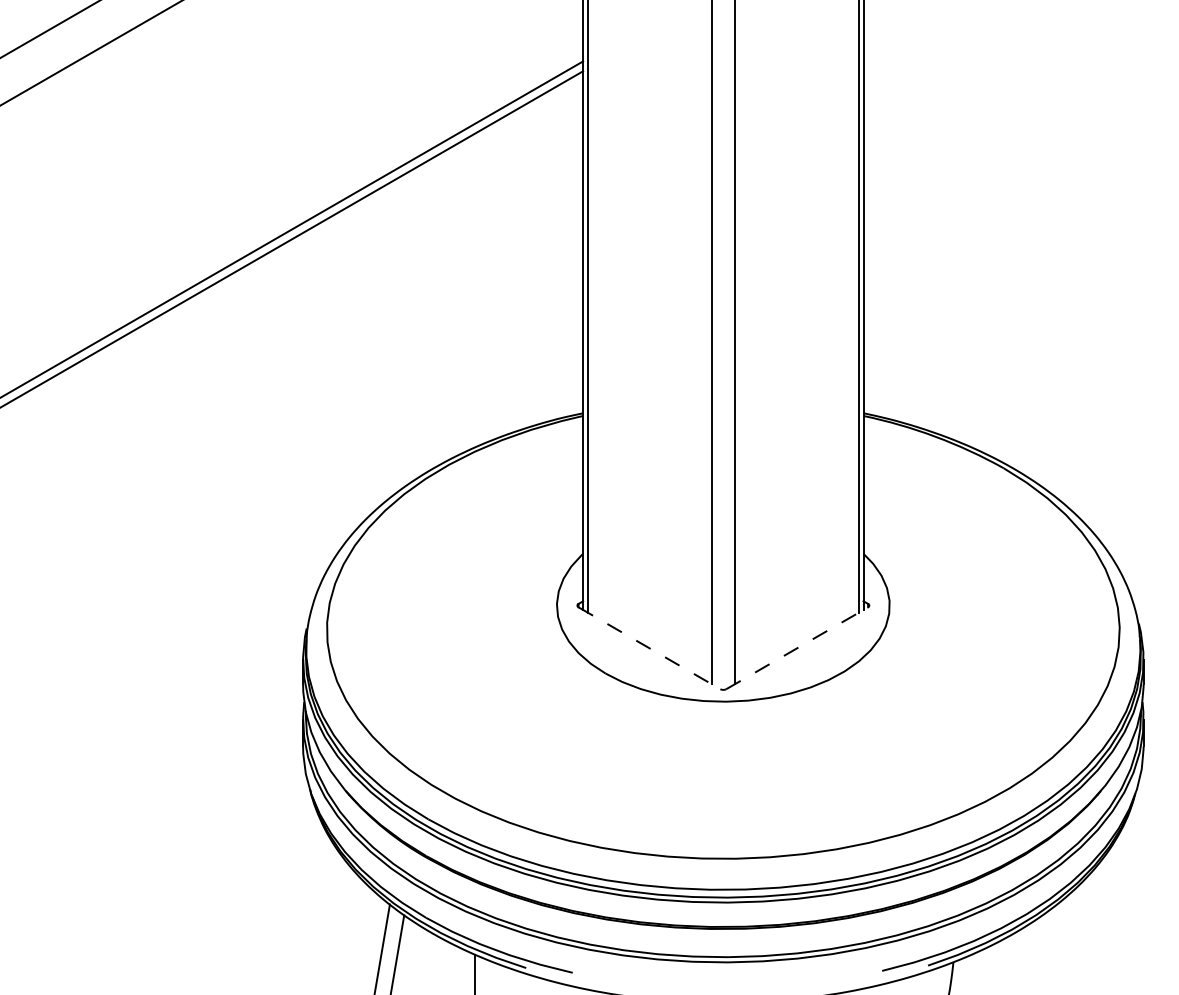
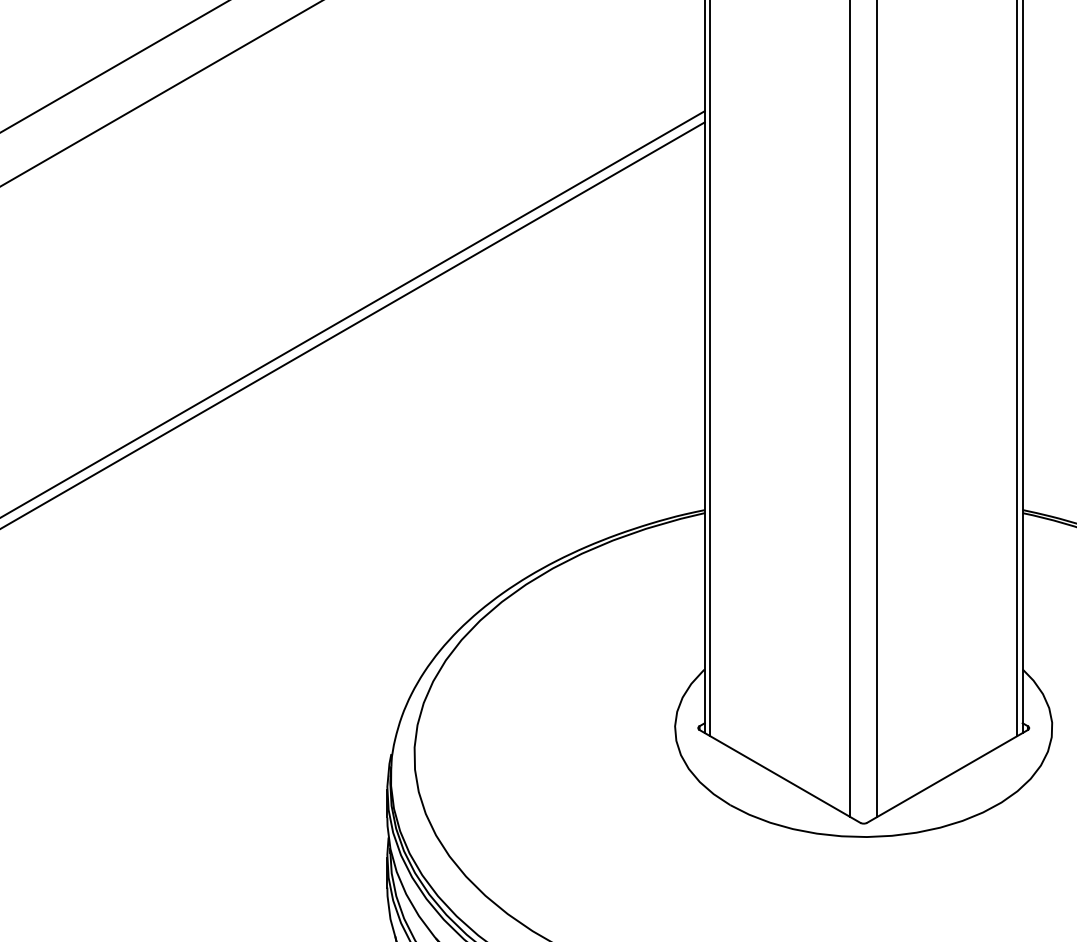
line: (649, 648) -> (780, 776), dashed -> solid
line: (797, 648) -> (947, 776), dashed -> solid

